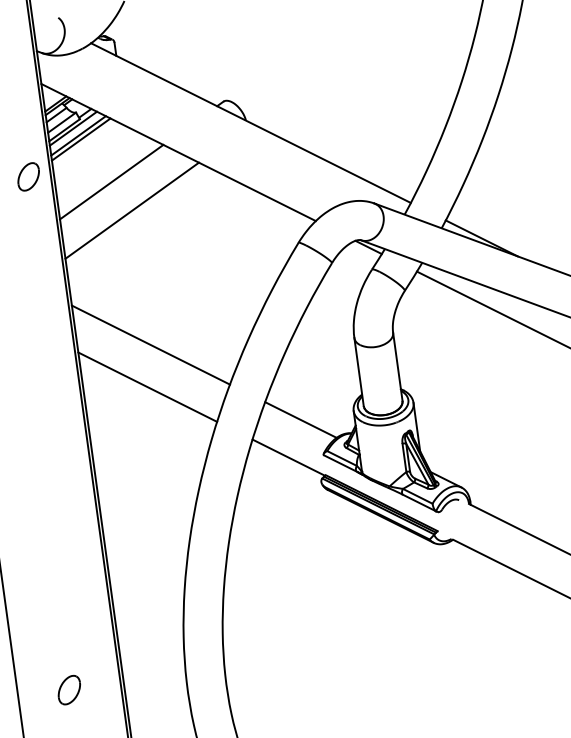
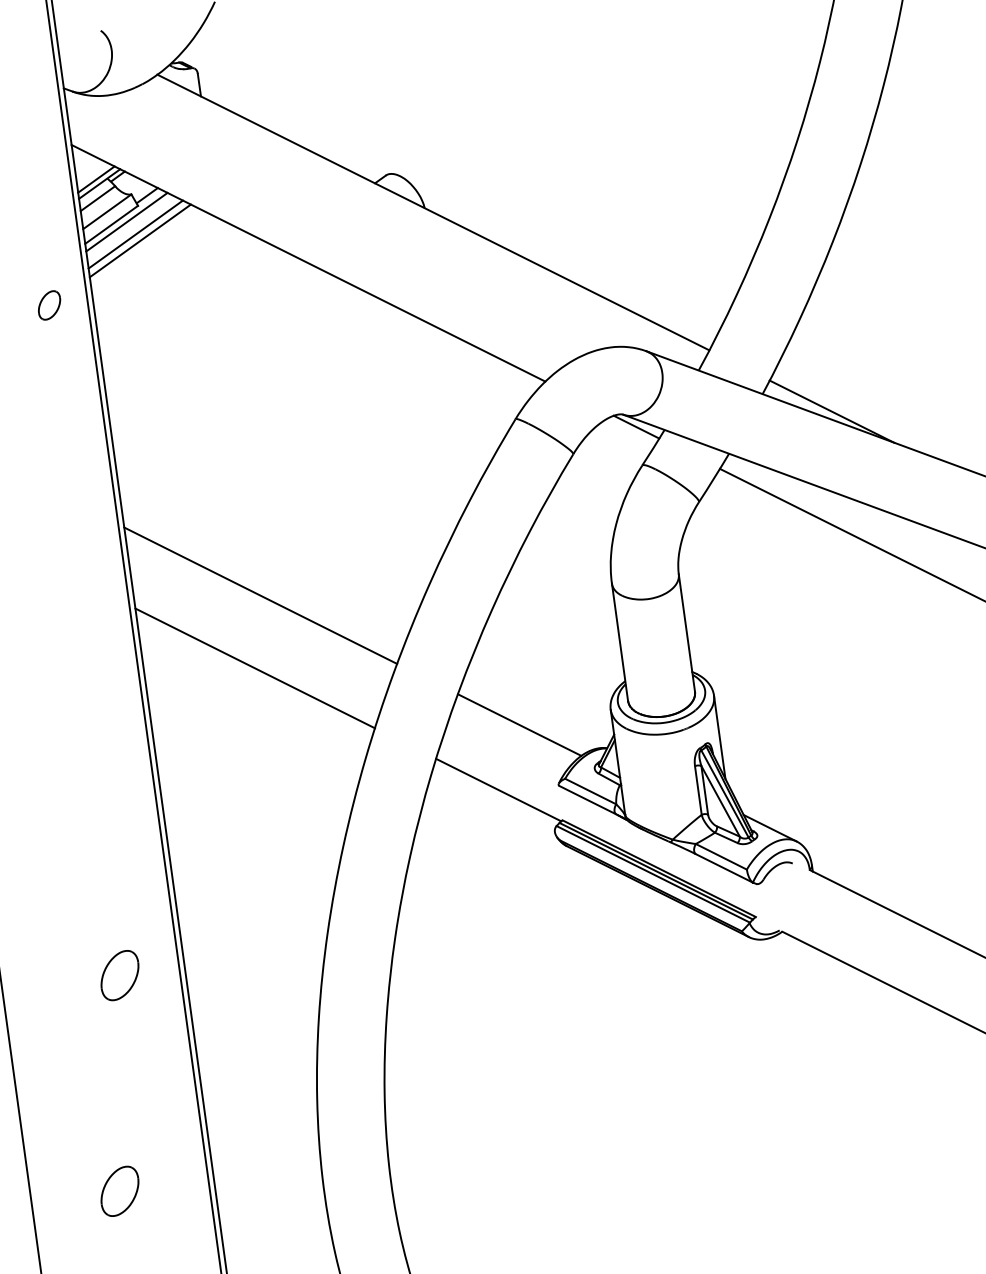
part: (28, 176) -> (49, 304), size x0.6
line: (111, 181) -> (192, 313), removed
line: (131, 210) -> (227, 363), removed
part: (69, 564) -> (120, 974), added

